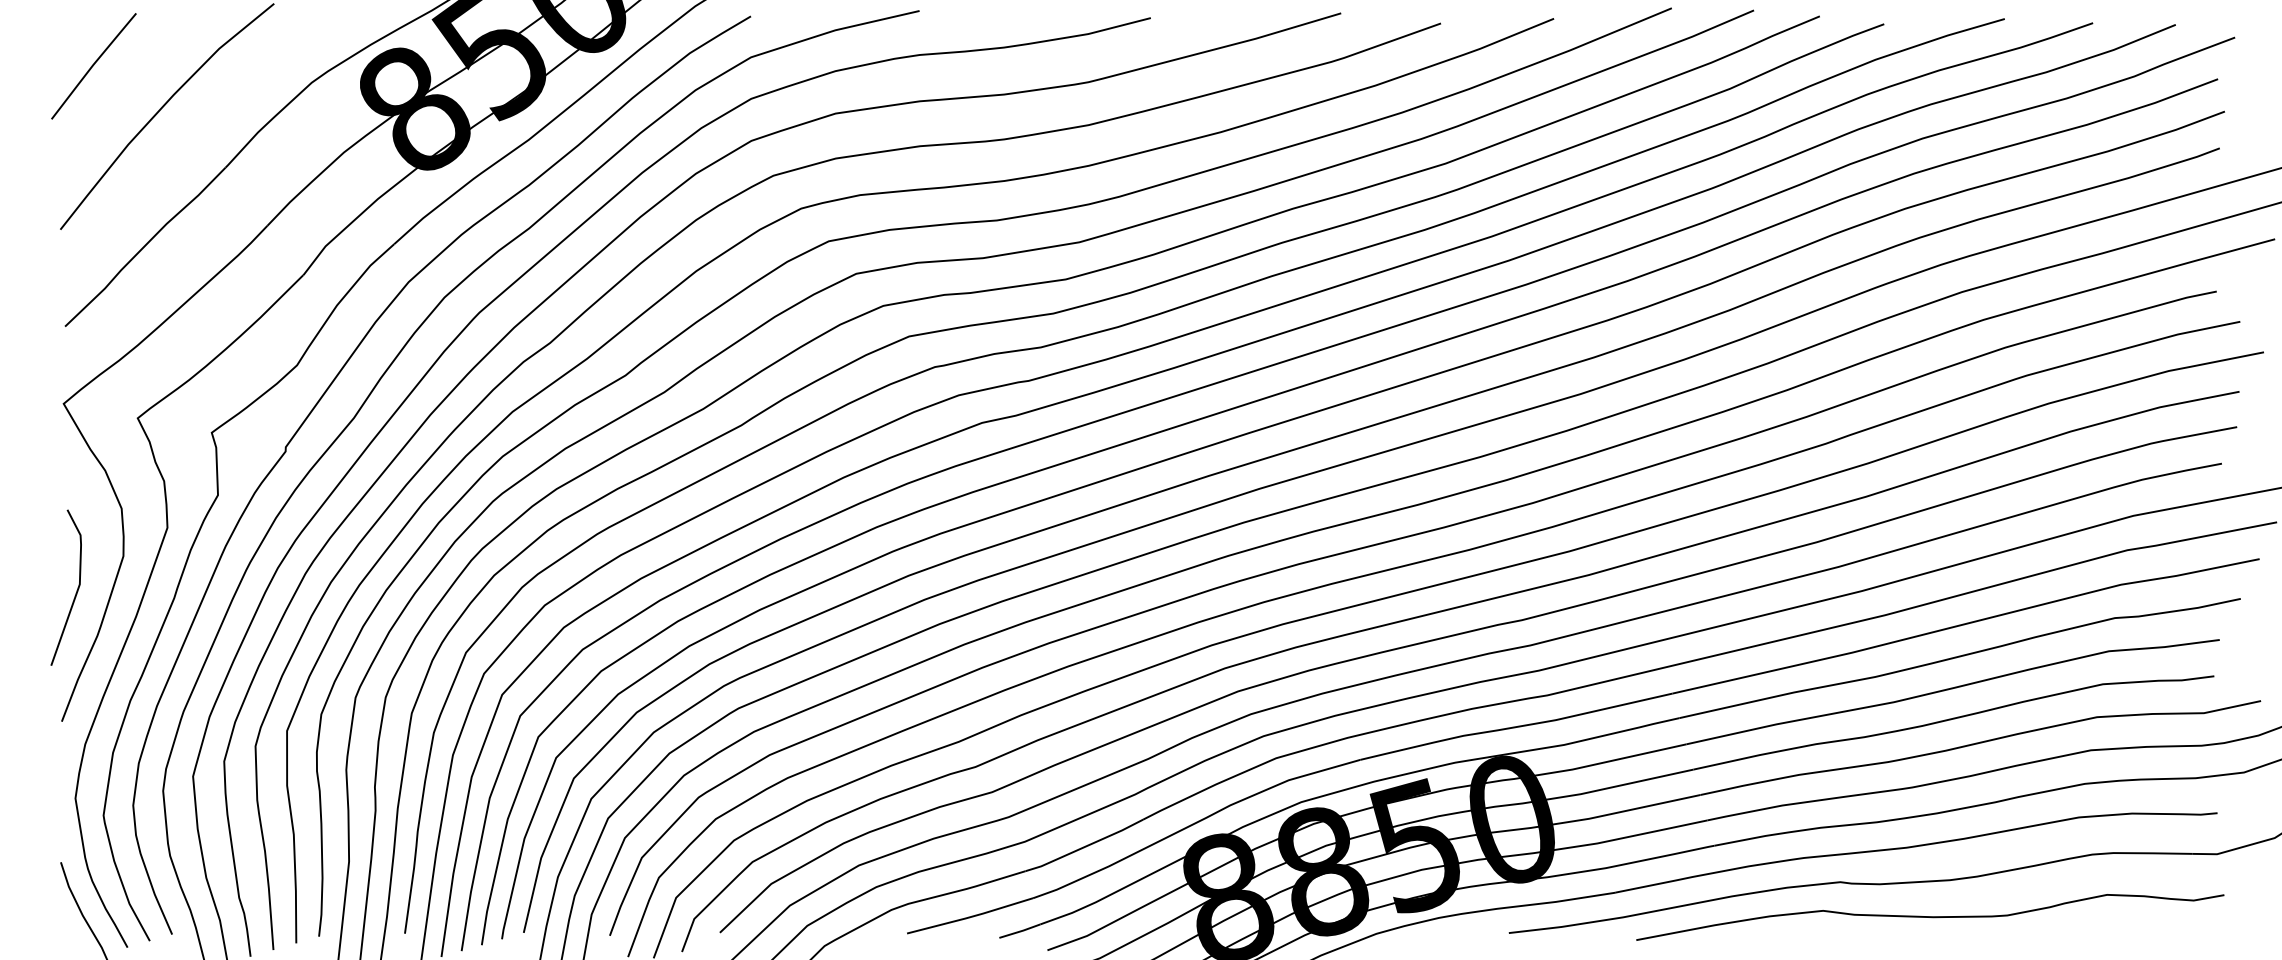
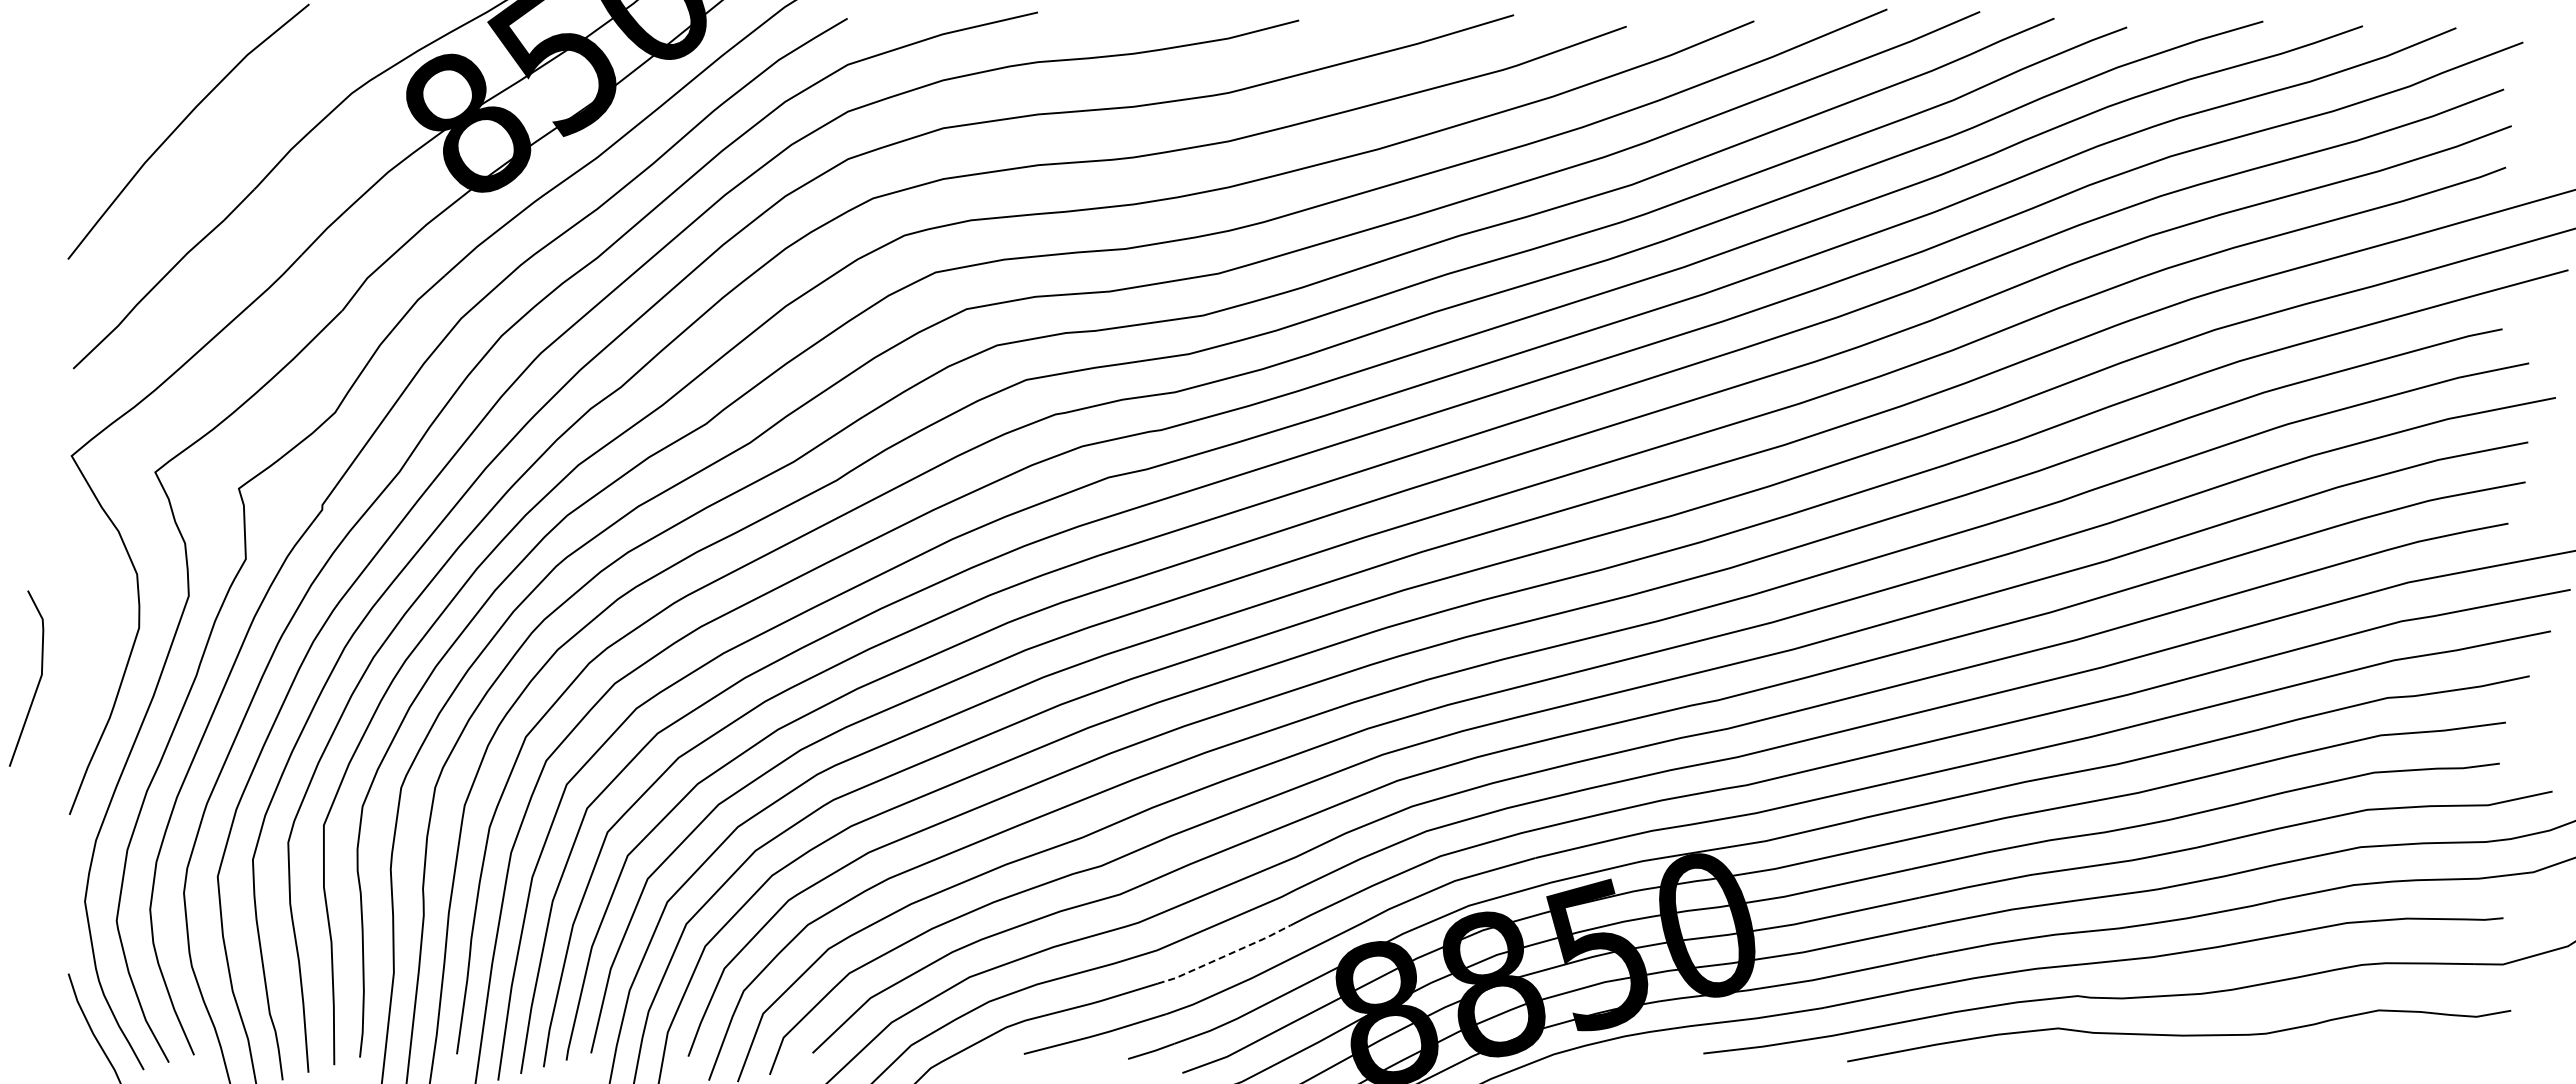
line: (93, 65) -> (105, 74), removed
curve: (75, 592) -> (37, 683), moved
line: (1084, 847) -> (1224, 956), solid -> dashed

